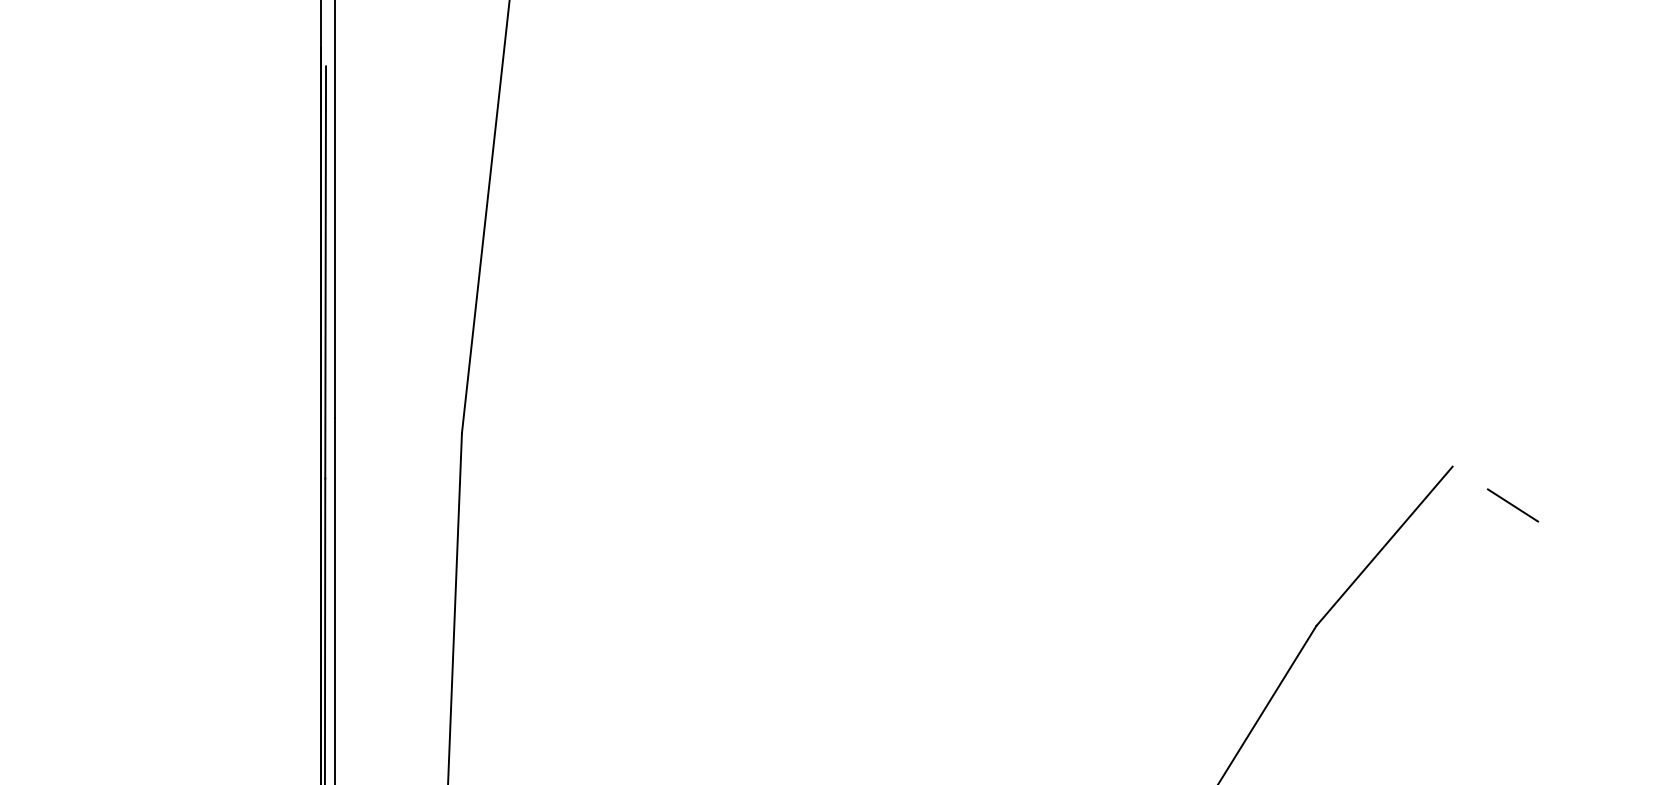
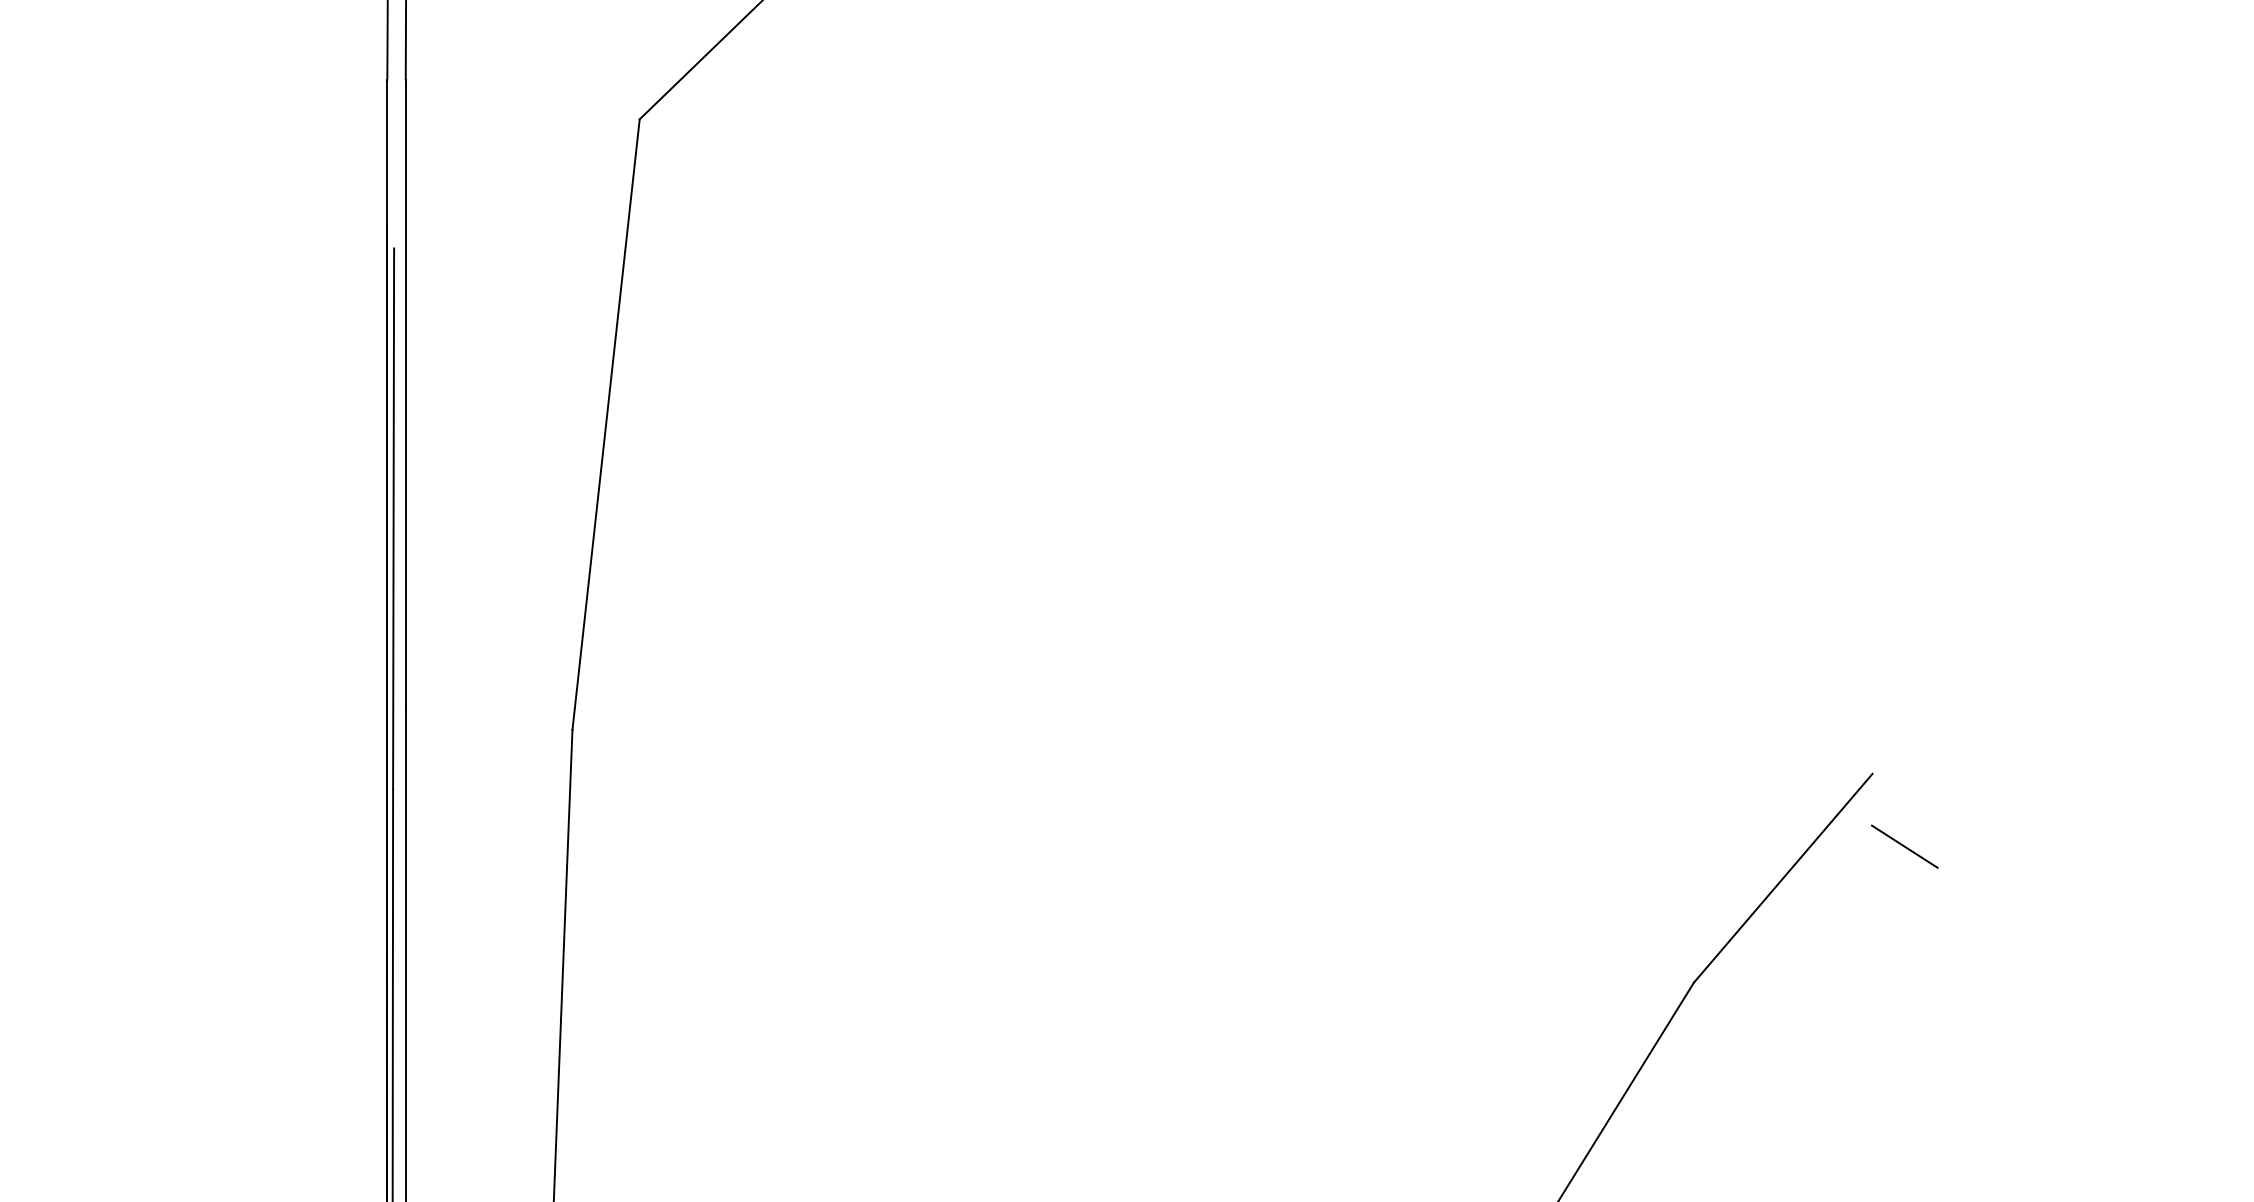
line: (1512, 505) -> (1904, 846), moved

